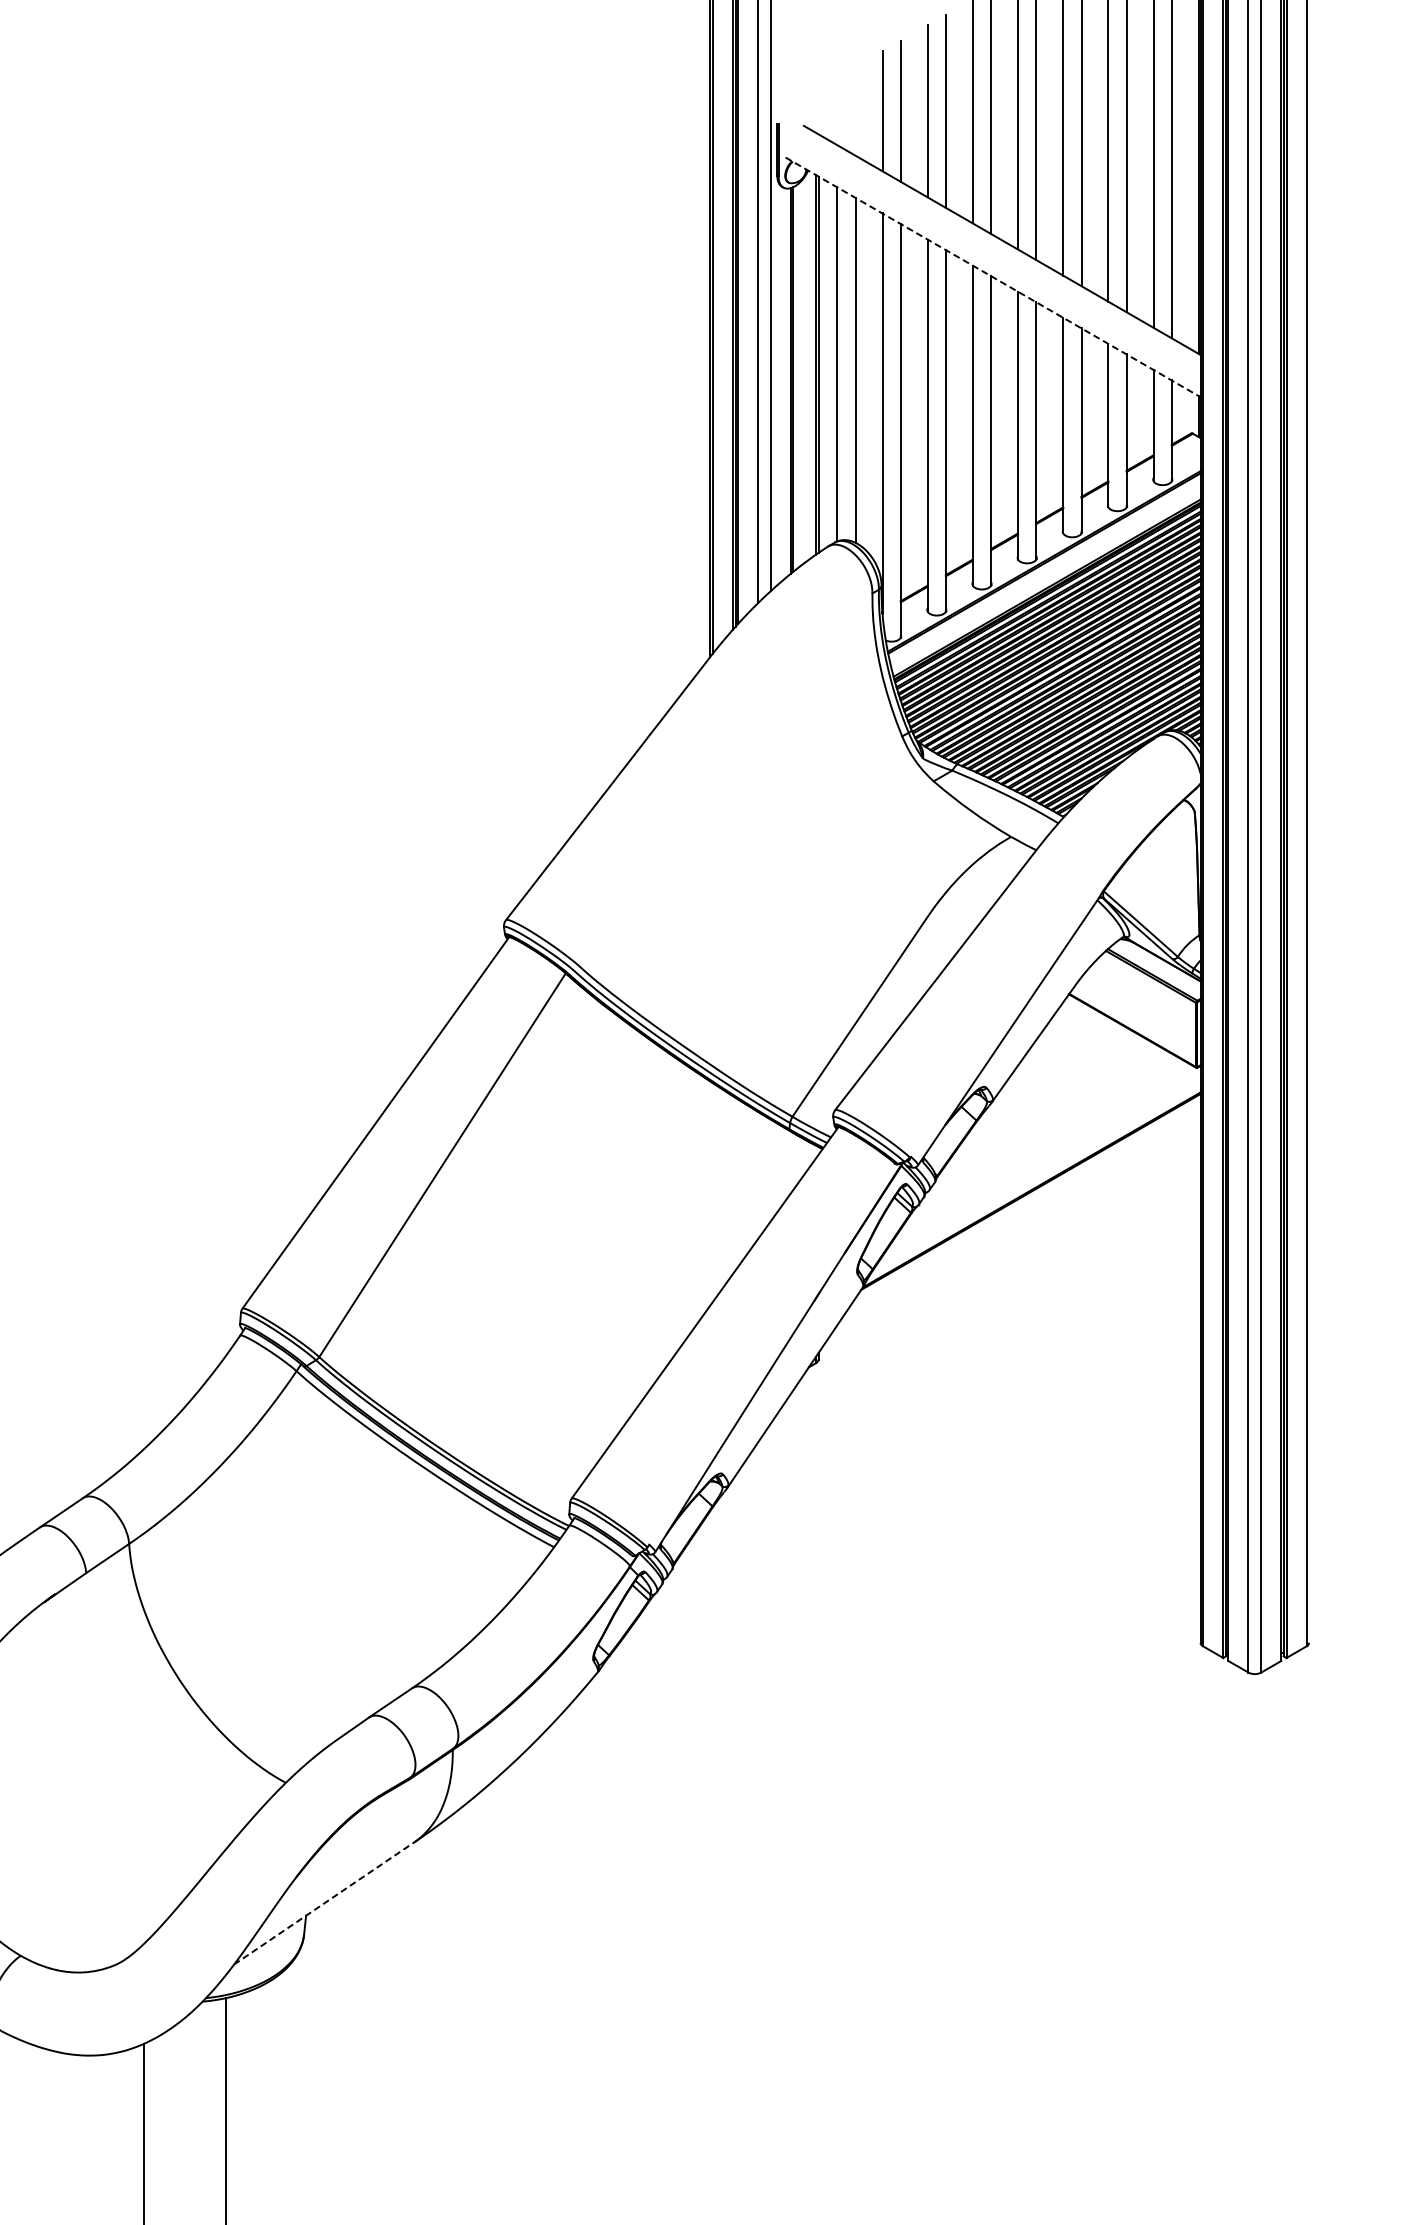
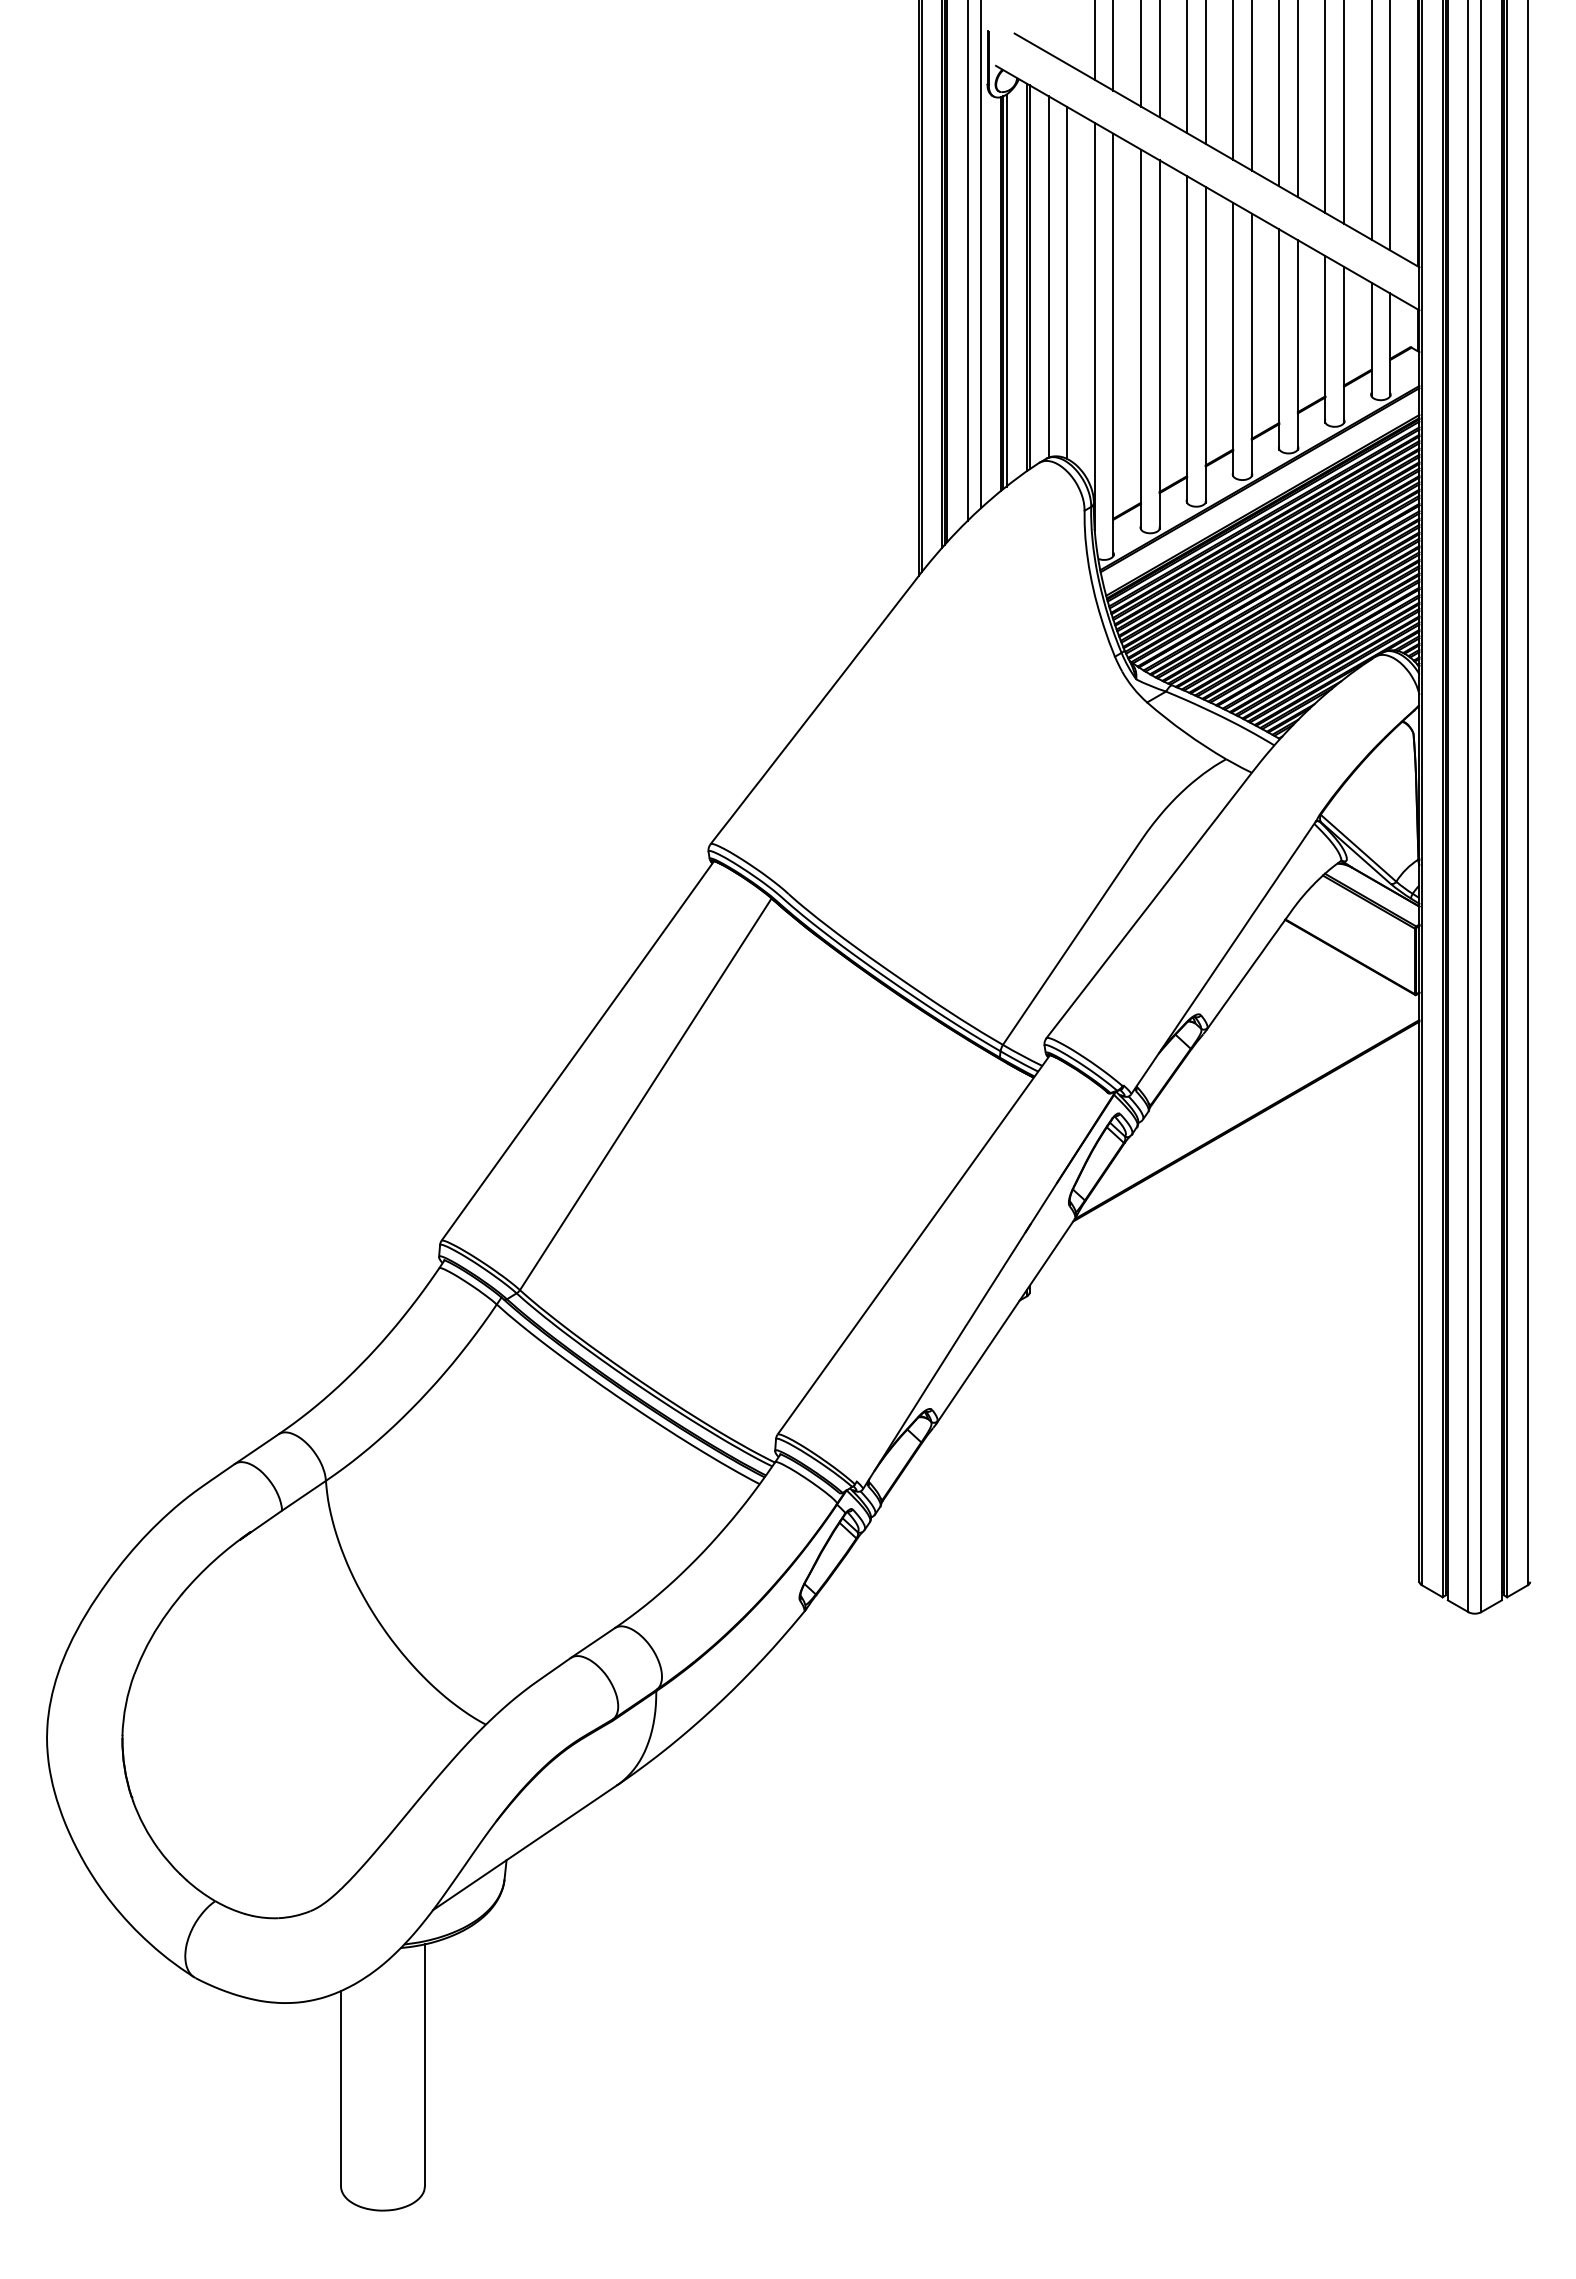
line: (993, 277) -> (1208, 188), dashed -> solid
line: (795, 377) -> (1006, 290), added
line: (324, 1903) -> (525, 1847), dashed -> solid

